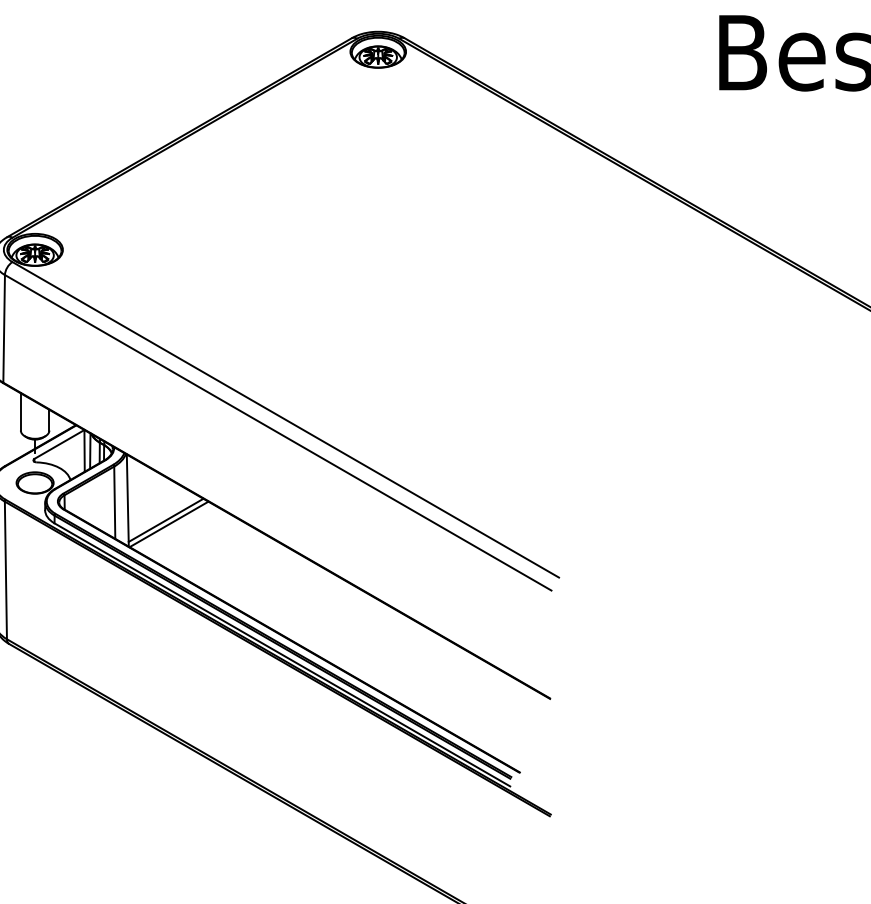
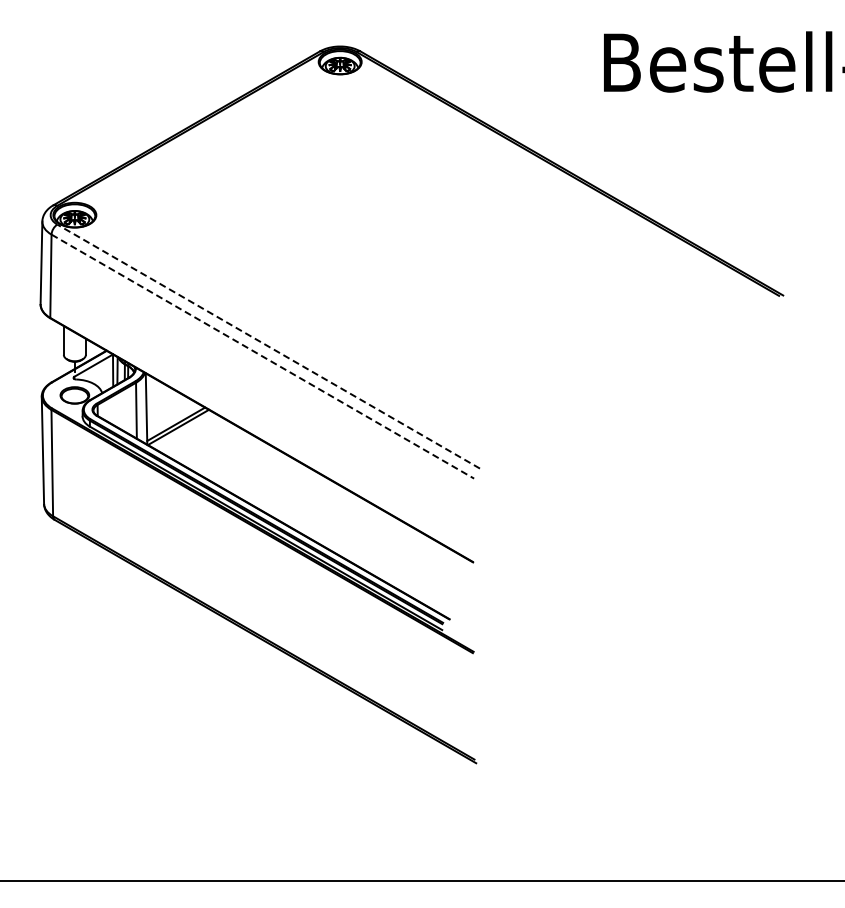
line: (285, 419) -> (268, 346), solid -> dashed
line: (277, 432) -> (262, 356), solid -> dashed

